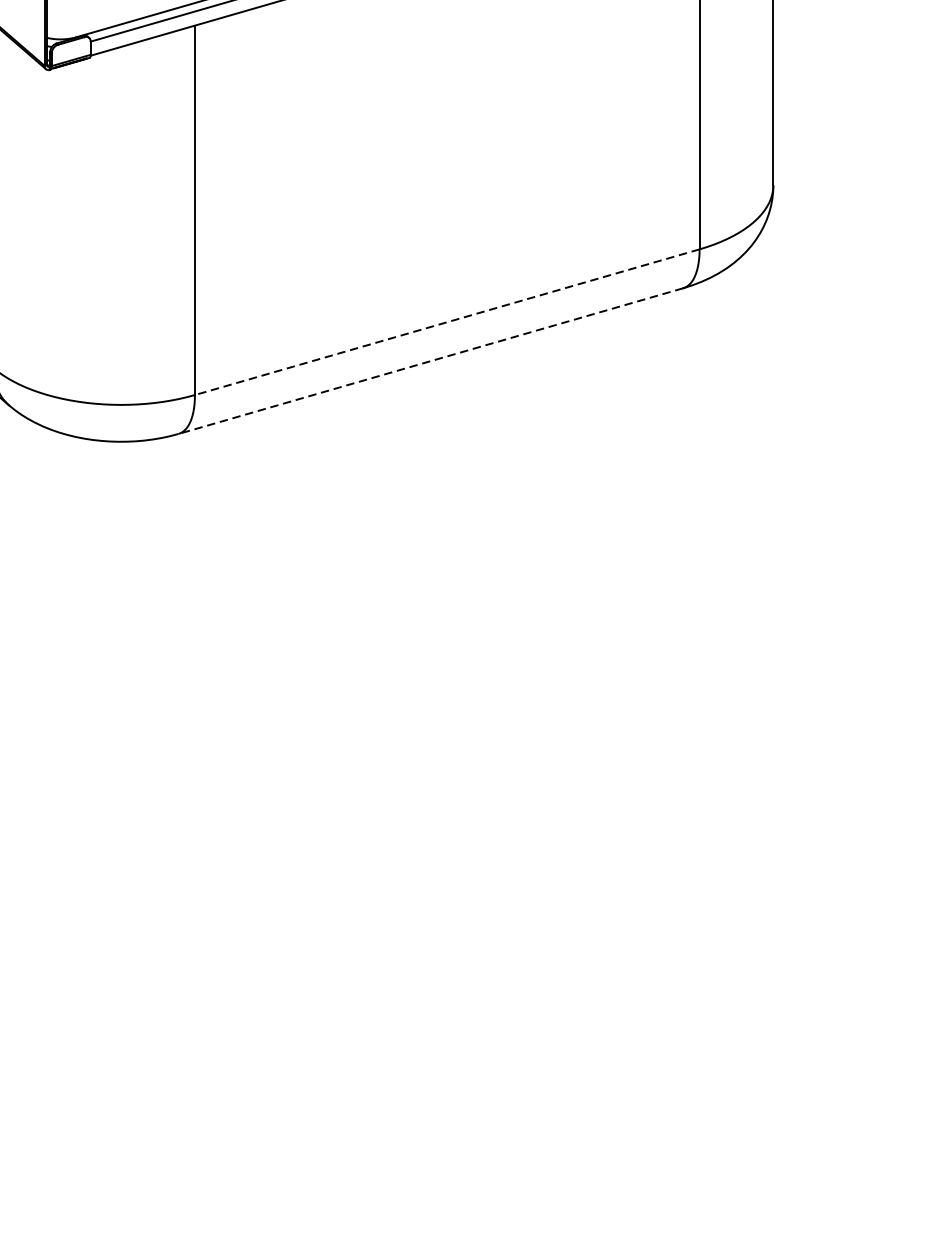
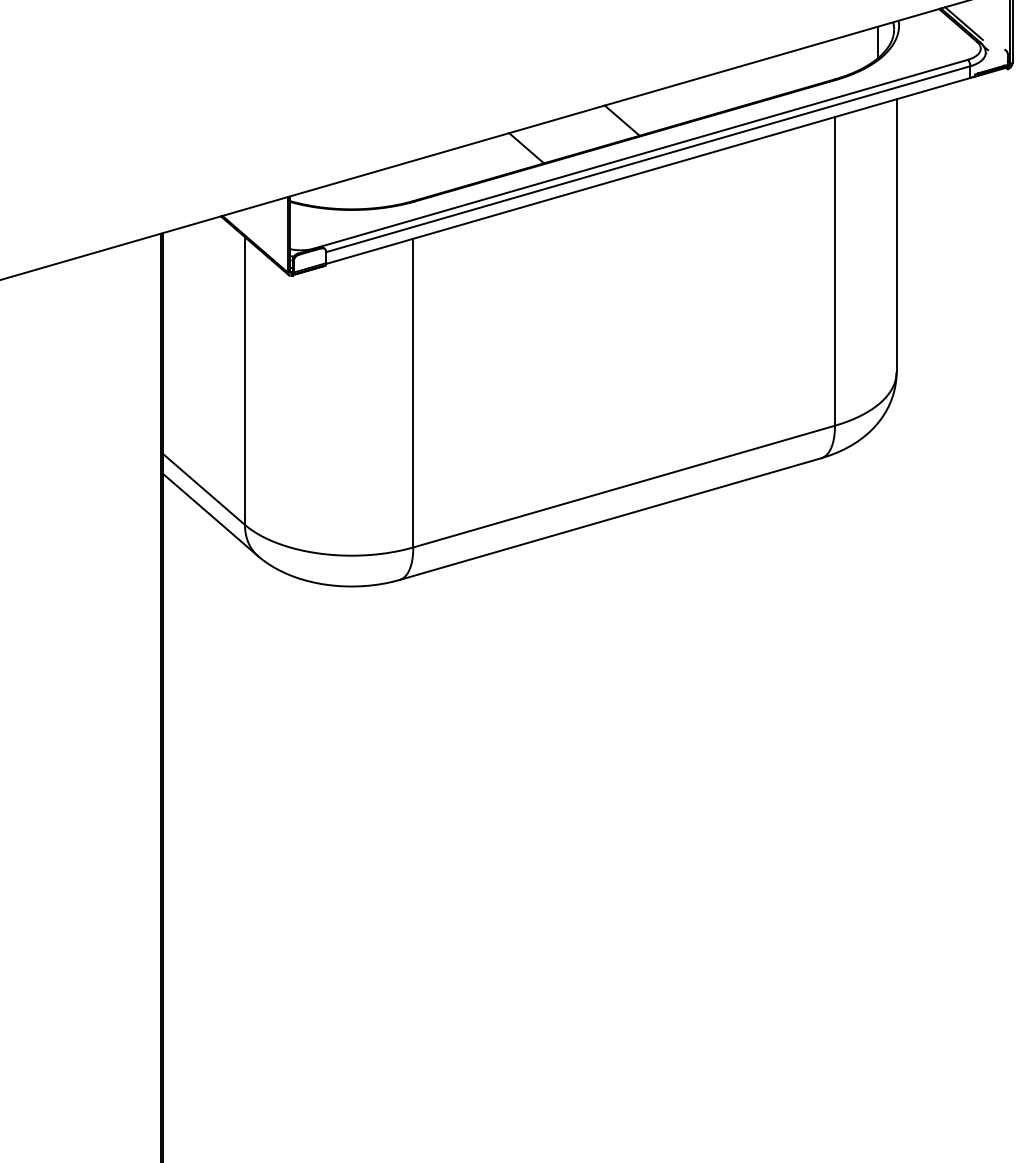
line: (446, 322) -> (623, 486), dashed -> solid
line: (429, 361) -> (609, 519), dashed -> solid

